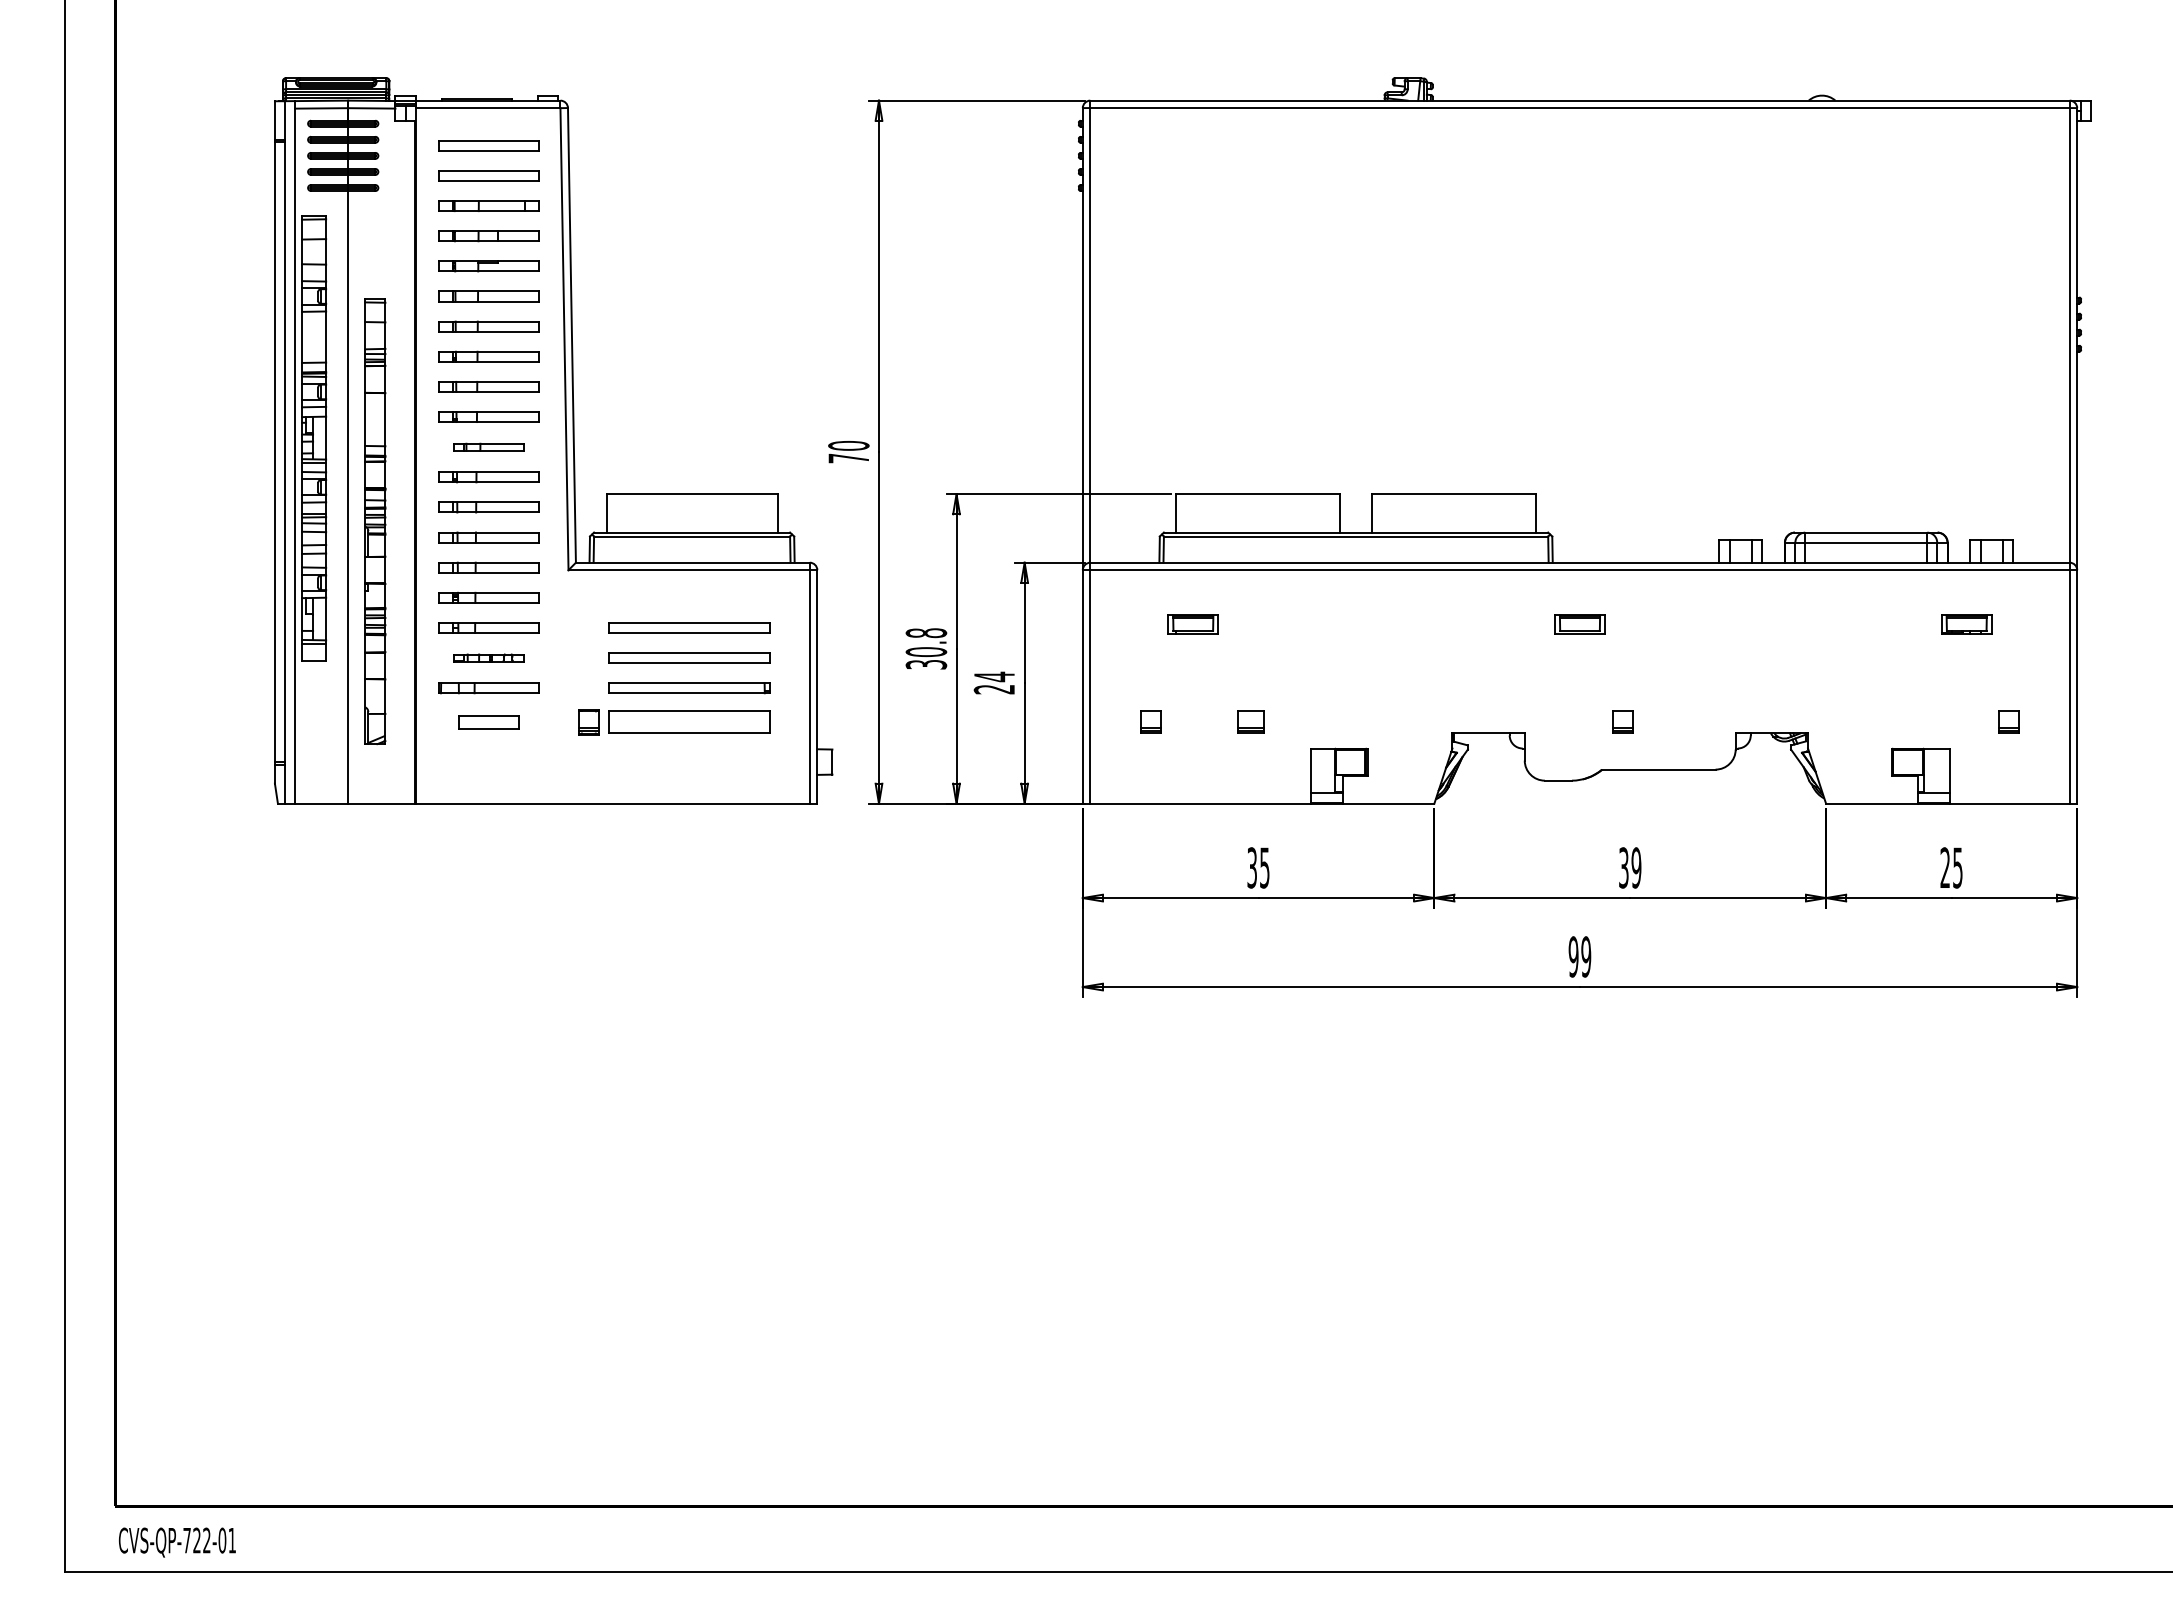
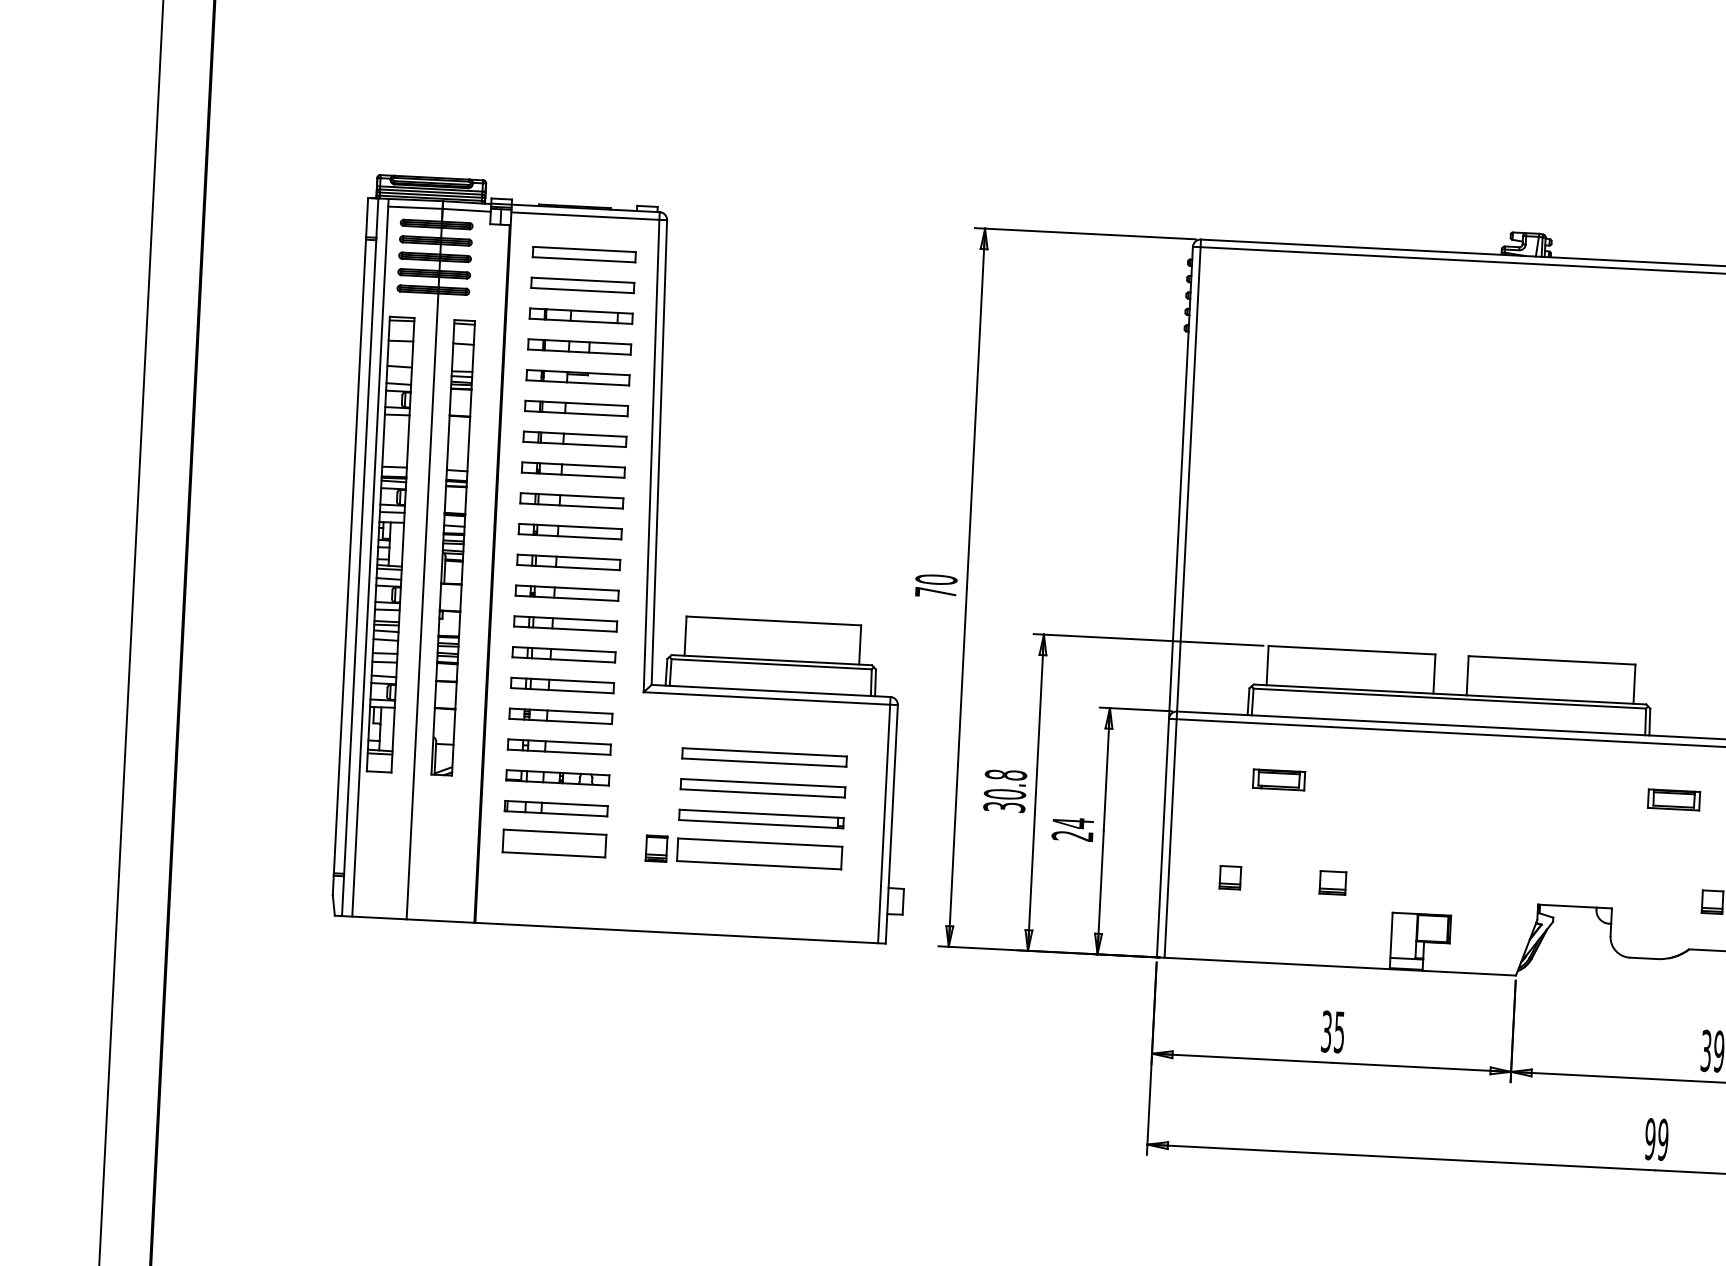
part: (488, 447) -> (568, 562), size x1.43
part: (375, 521) -> (453, 547), moved
part: (488, 657) -> (557, 777), size x1.43
part: (488, 721) -> (554, 842), size x1.67

